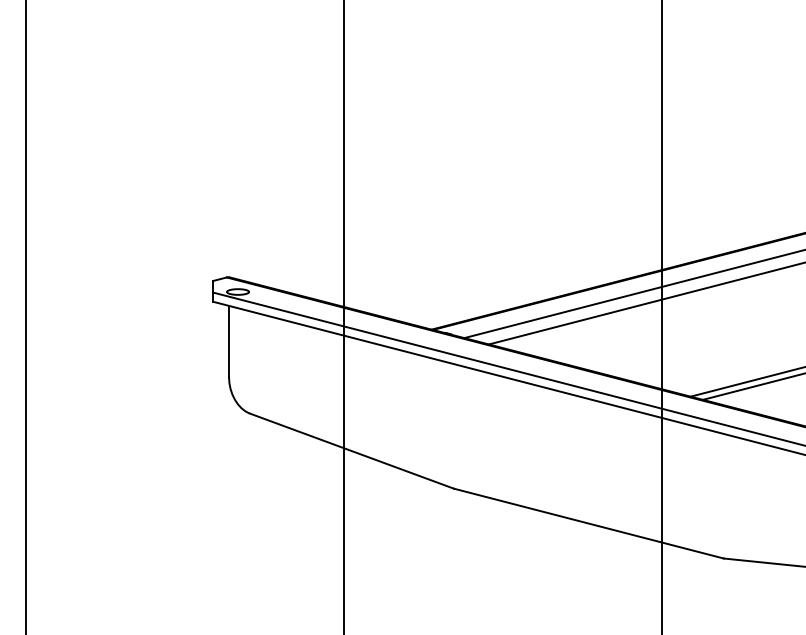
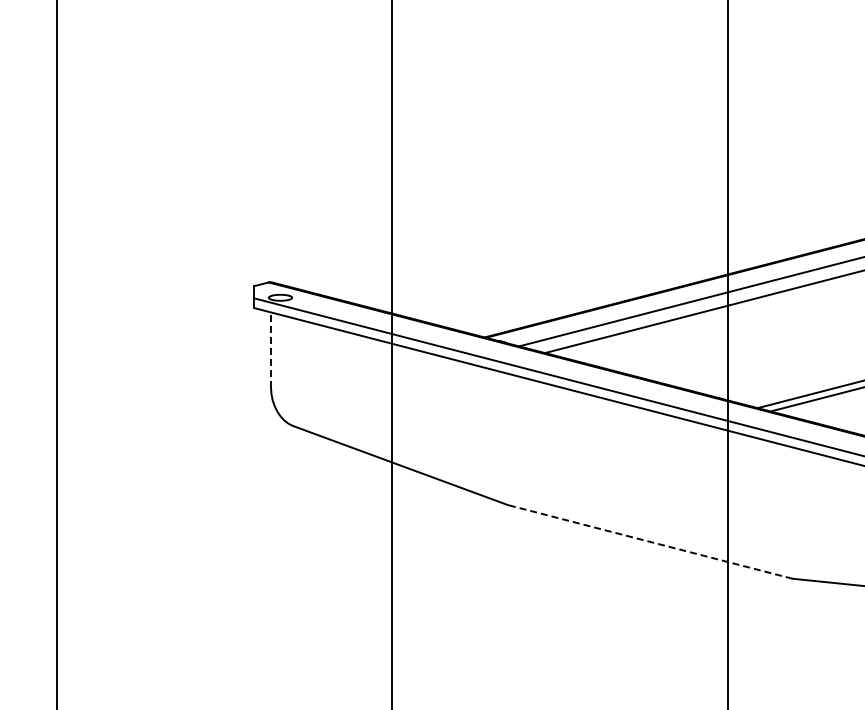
line: (229, 342) -> (271, 350), solid -> dashed
line: (588, 523) -> (650, 541), solid -> dashed

